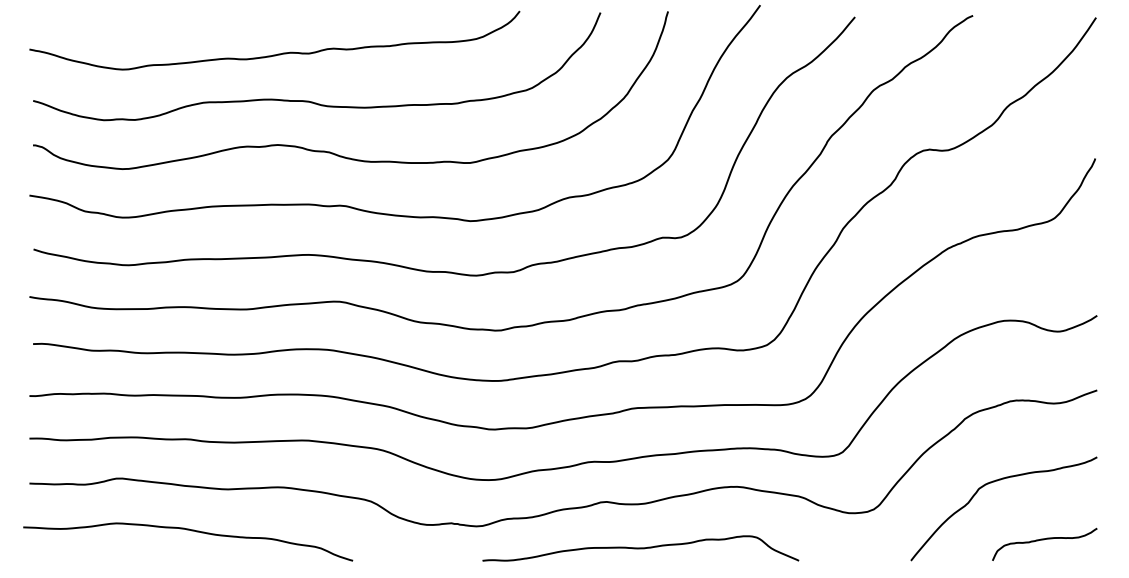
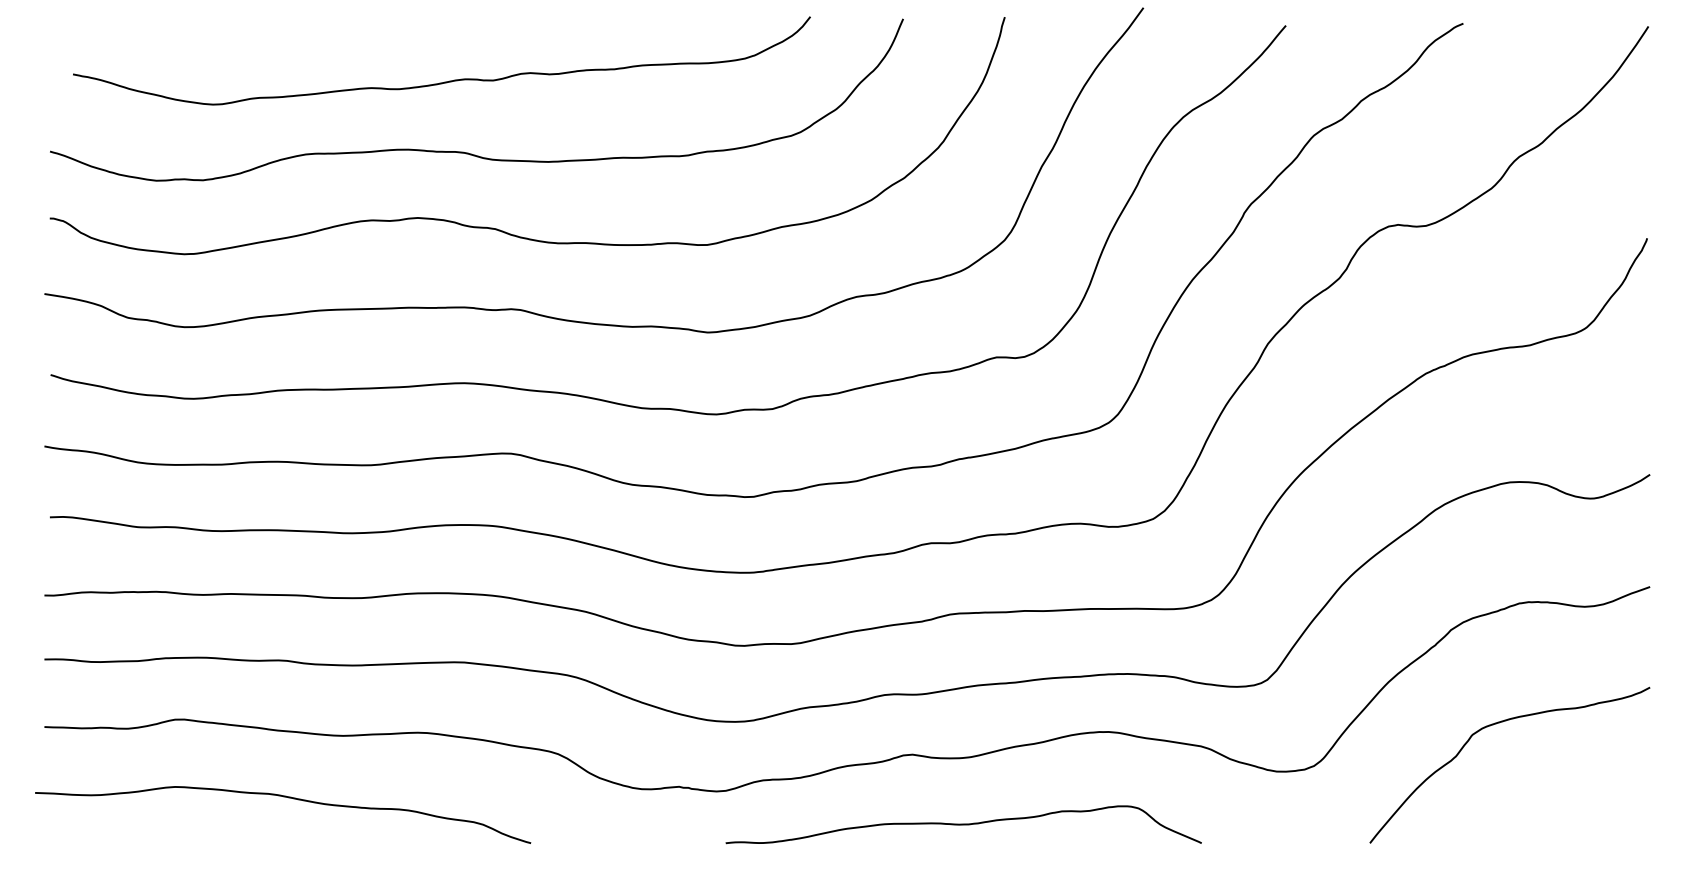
curve: (278, 53) -> (447, 80), moved
curve: (1044, 540) -> (1570, 812), removed

